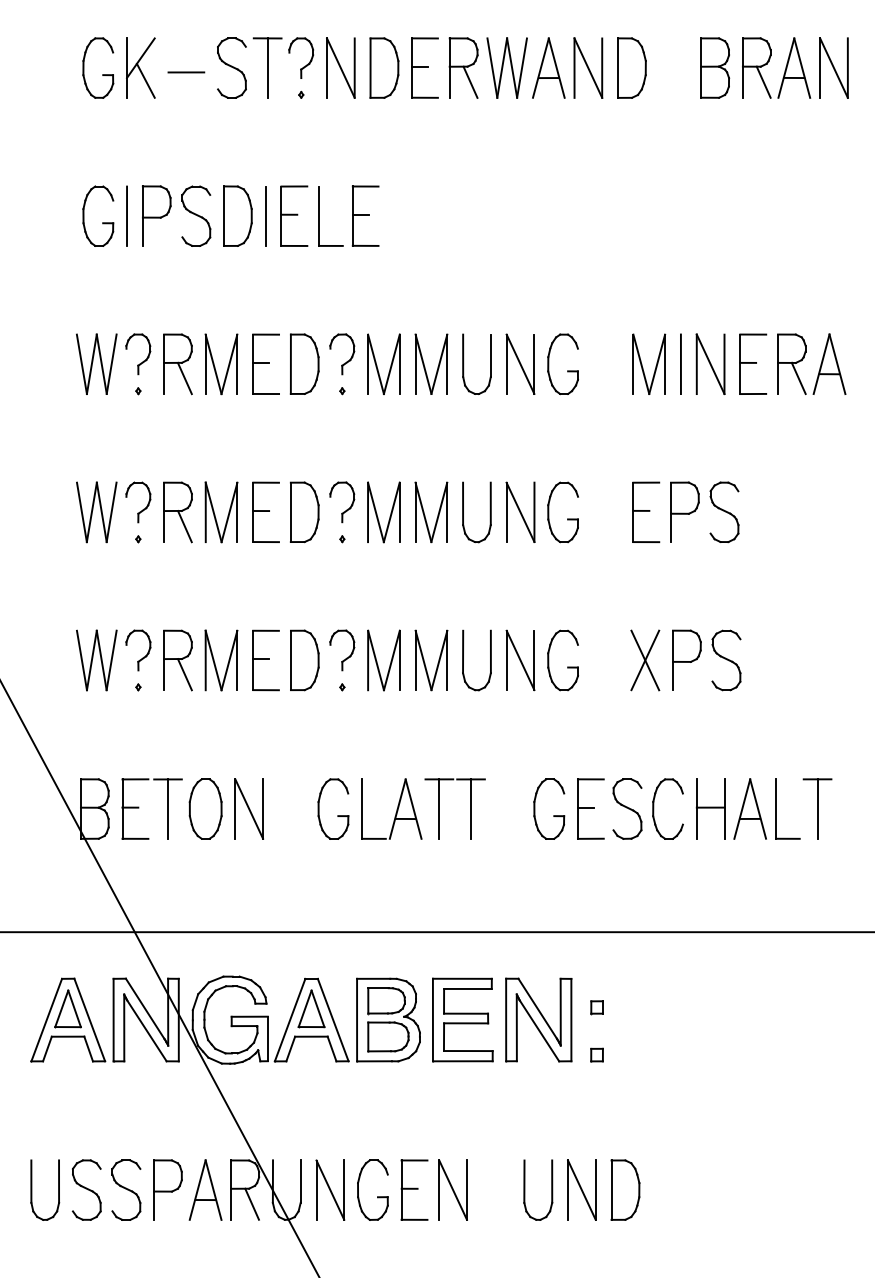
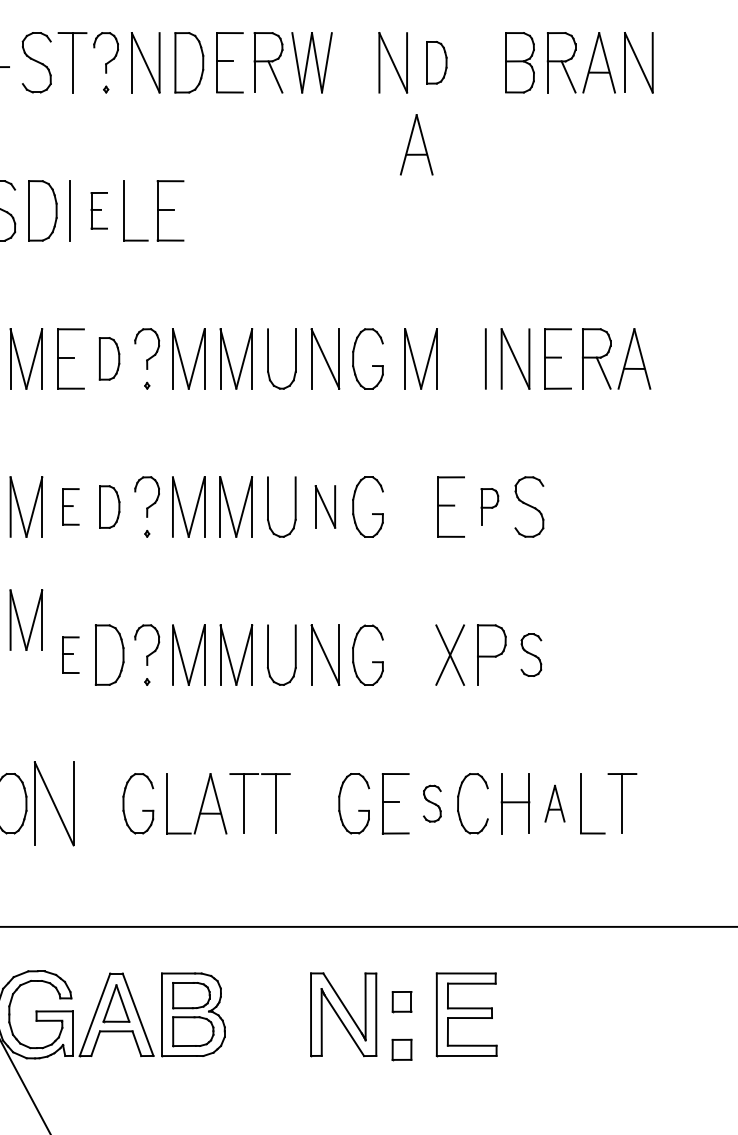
part: (548, 67) -> (416, 144), moved
part: (631, 67) -> (436, 62), size x0.7
part: (294, 215) -> (99, 210), size x0.6
part: (304, 363) -> (109, 358), size x0.7
part: (655, 365) -> (427, 360), moved
part: (265, 511) -> (70, 506), size x0.6
part: (520, 511) -> (325, 506), size x0.7
part: (684, 511) -> (489, 506), size x0.6
part: (304, 512) -> (109, 507), size x0.7
part: (265, 660) -> (70, 655), size x0.6
part: (726, 660) -> (531, 655), size x0.7
part: (215, 662) -> (20, 622), moved
part: (248, 808) -> (53, 803), size x1.4
part: (627, 808) -> (432, 803), size x0.6
part: (749, 808) -> (554, 803), size x0.6
part: (596, 1007) -> (401, 1002), size x1.6
part: (462, 1019) -> (466, 1014), moved
part: (596, 1054) -> (401, 1049), size x1.6

